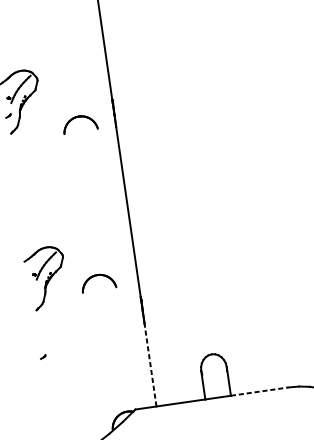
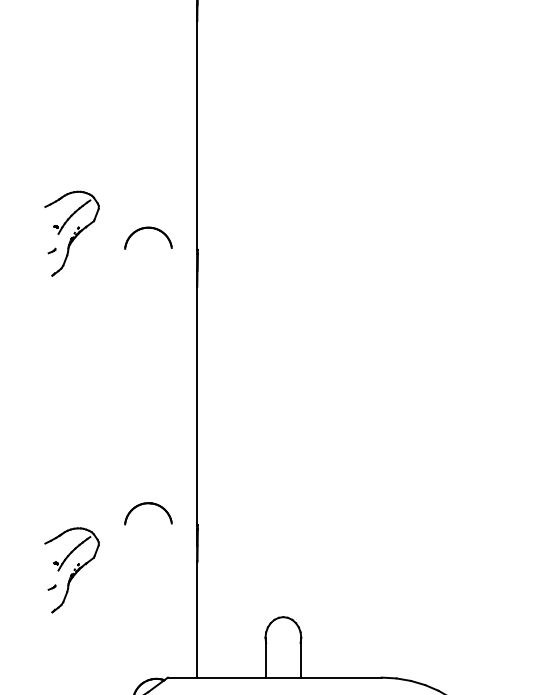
part: (79, 117) -> (148, 228), moved
part: (97, 276) -> (148, 504), moved
part: (46, 278) -> (71, 570), moved
line: (150, 364) -> (197, 619), dashed -> solid
line: (259, 391) -> (341, 677), dashed -> solid

